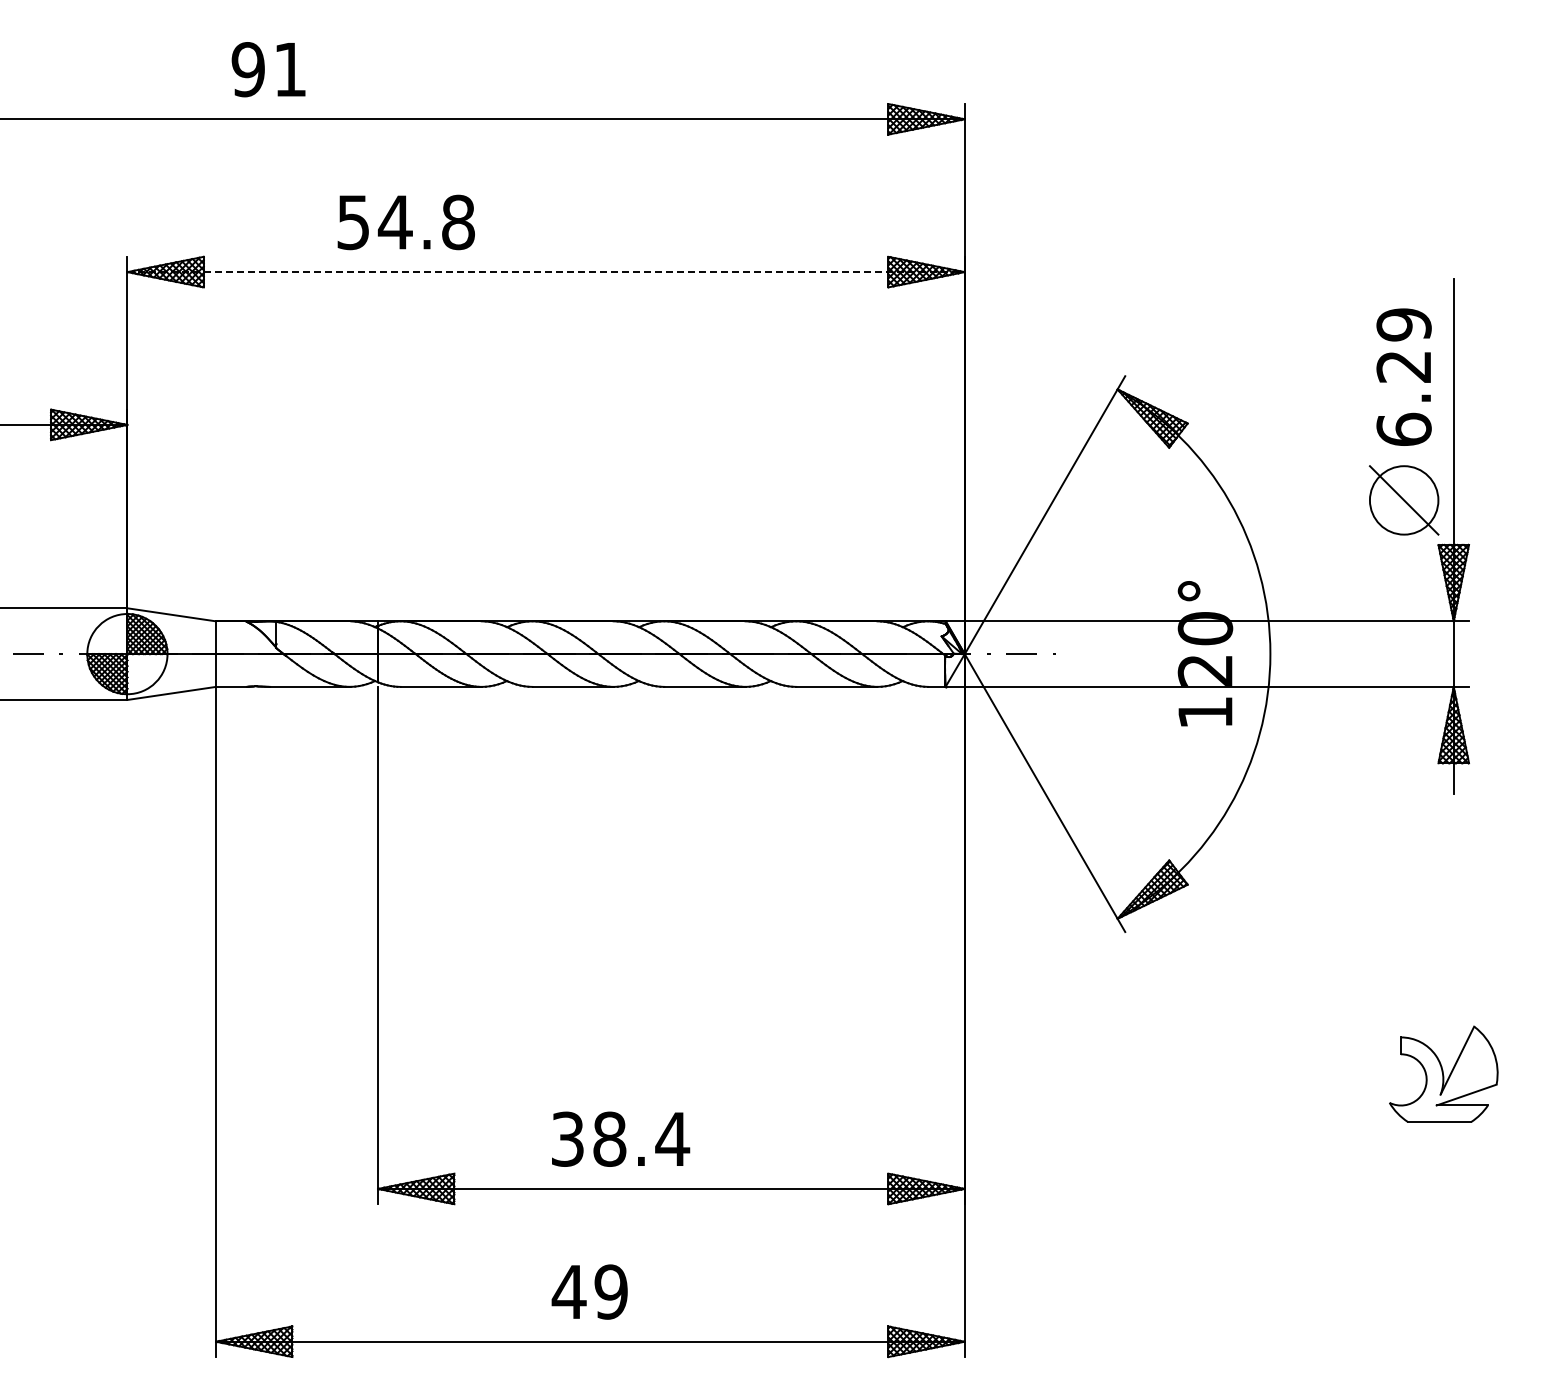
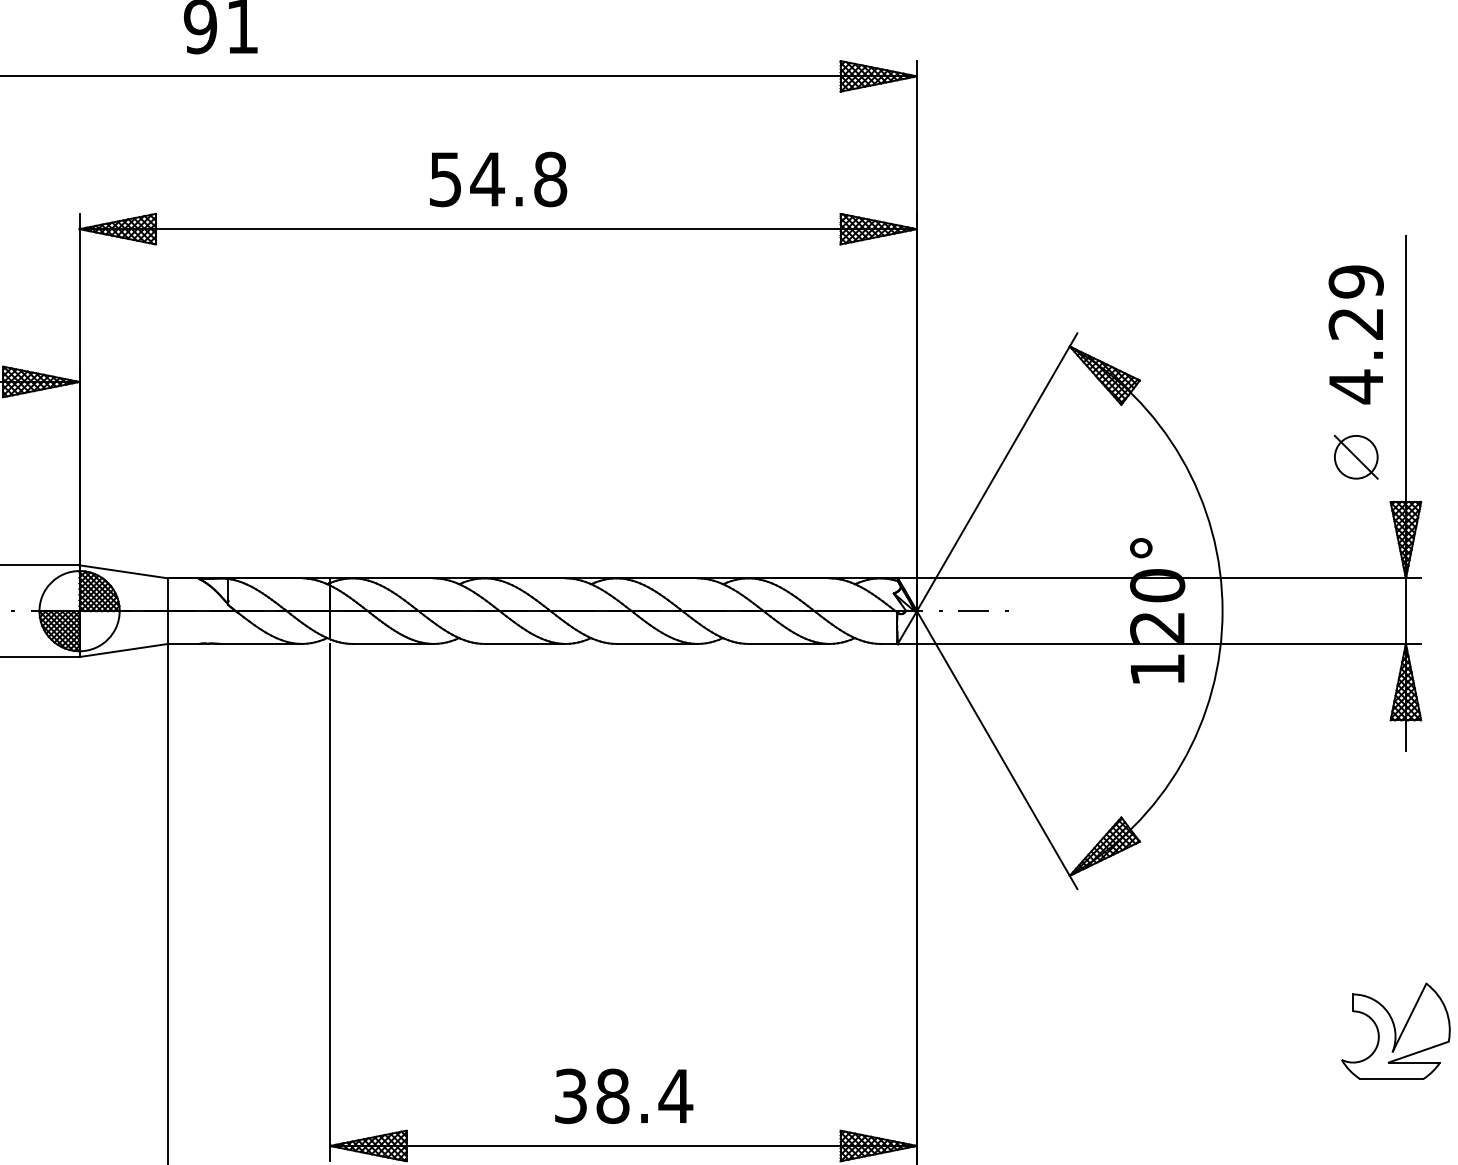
text: (405, 222) -> (497, 179), moved
line: (546, 272) -> (498, 229), dashed -> solid
text: (1403, 429) -> (1355, 386), 6.29 -> 4.29
part: (1403, 499) -> (1355, 456), size x0.62
text: (621, 1138) -> (624, 1095), moved

